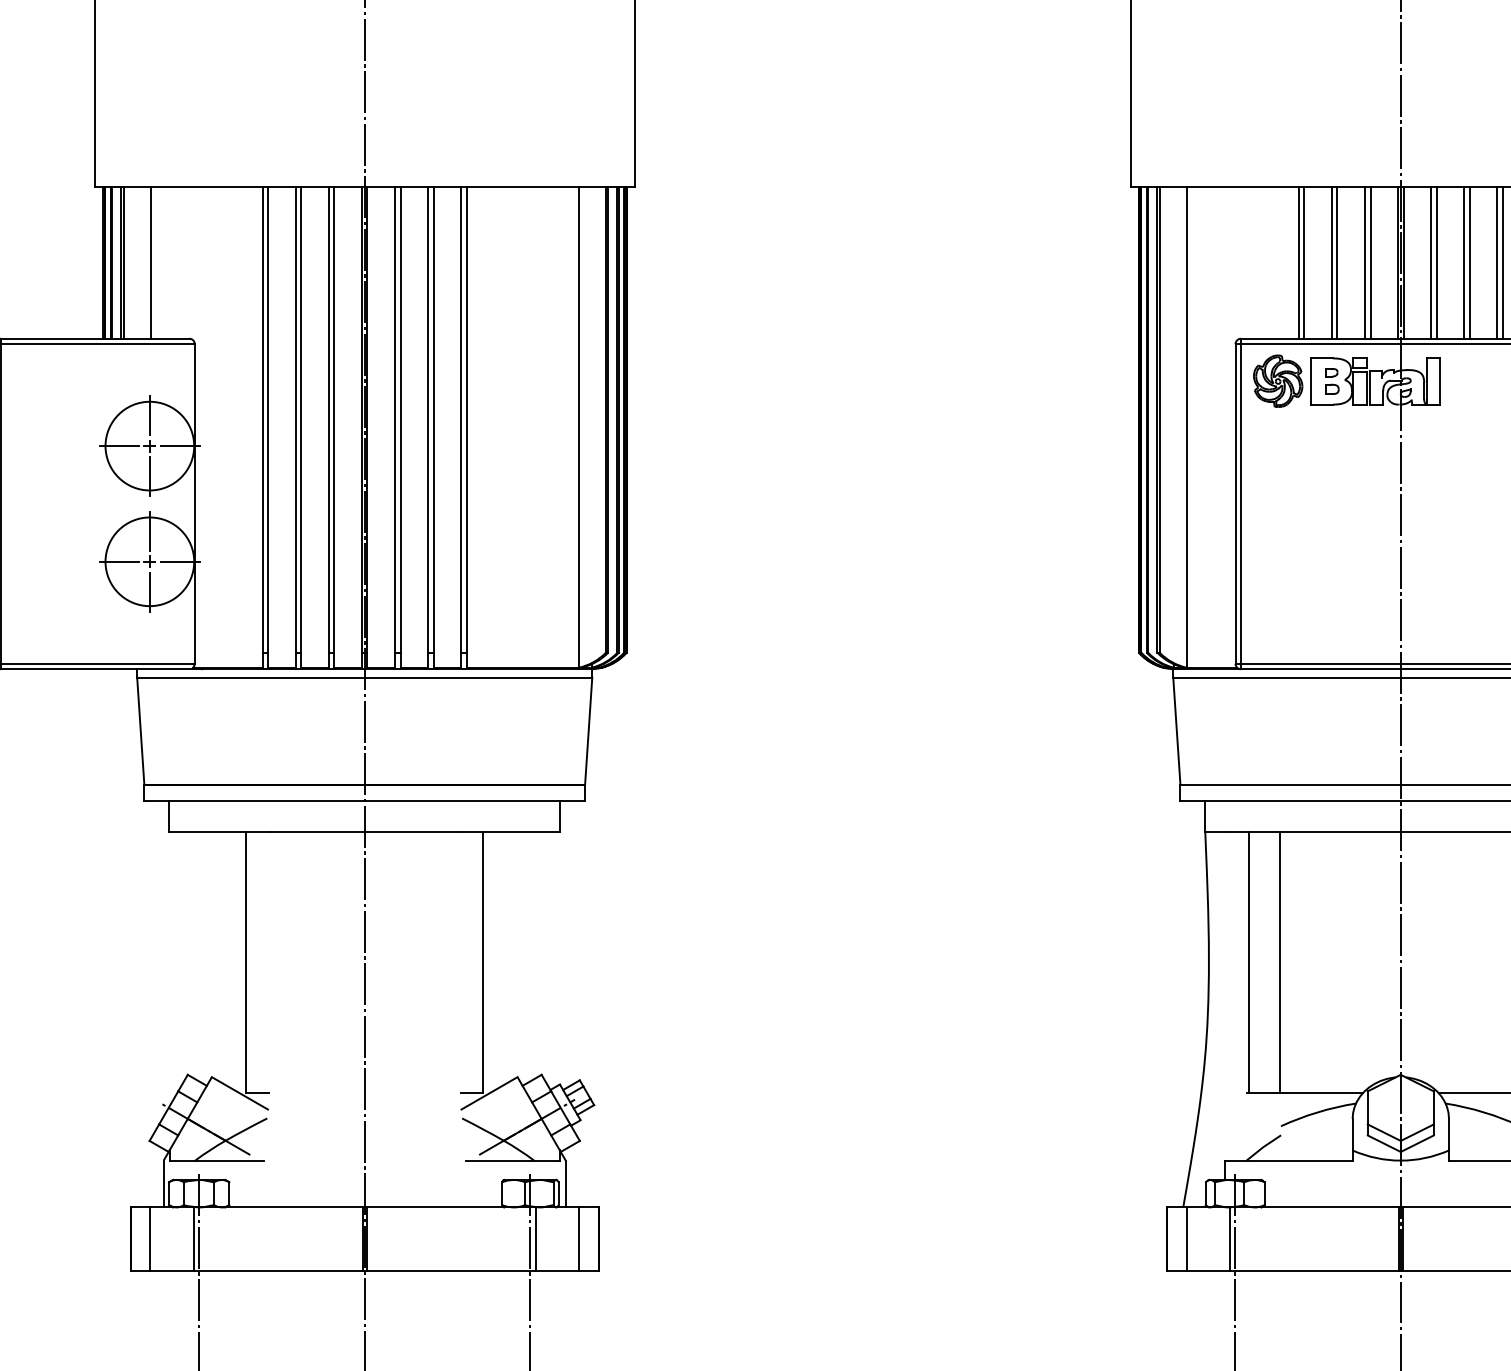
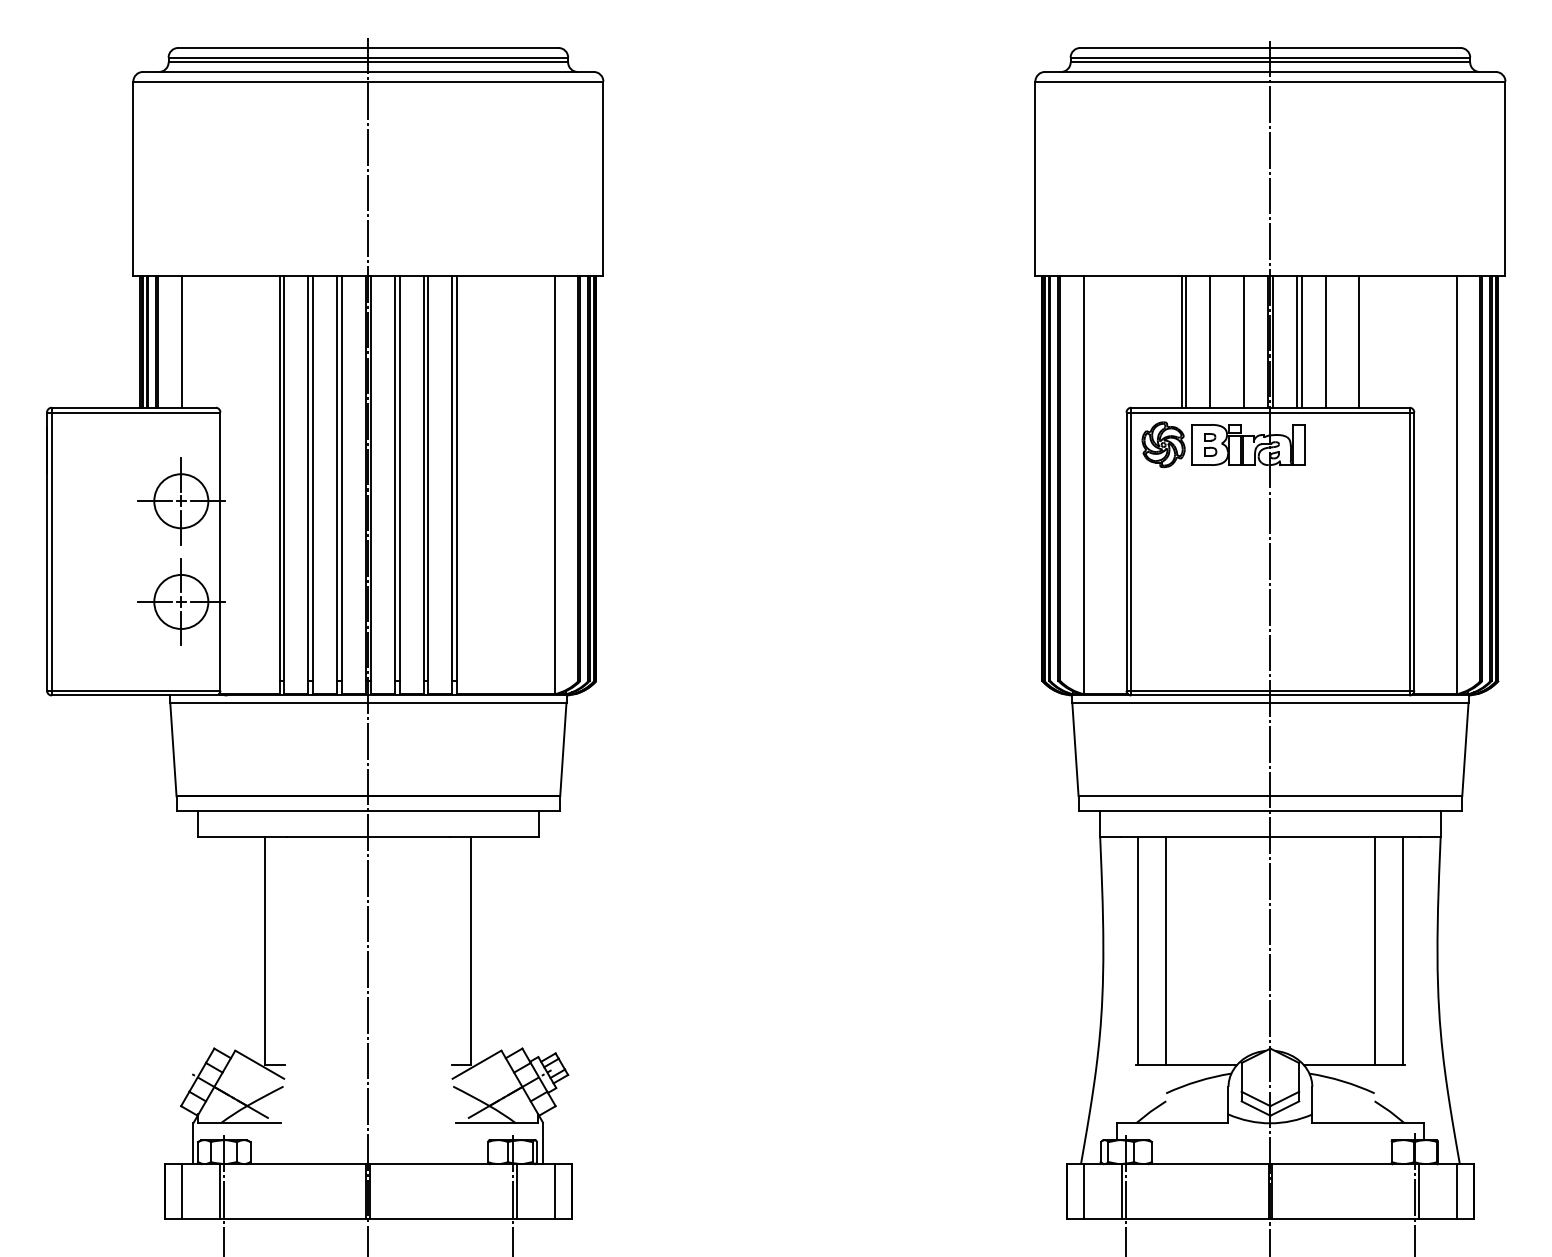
line: (1337, 262) -> (1215, 341), removed
line: (1365, 262) -> (1239, 341), removed
line: (1469, 262) -> (1330, 341), removed
line: (1497, 262) -> (1354, 341), removed
circle: (148, 445) -> (180, 500), size x0.7
circle: (148, 561) -> (180, 601), size x0.7

